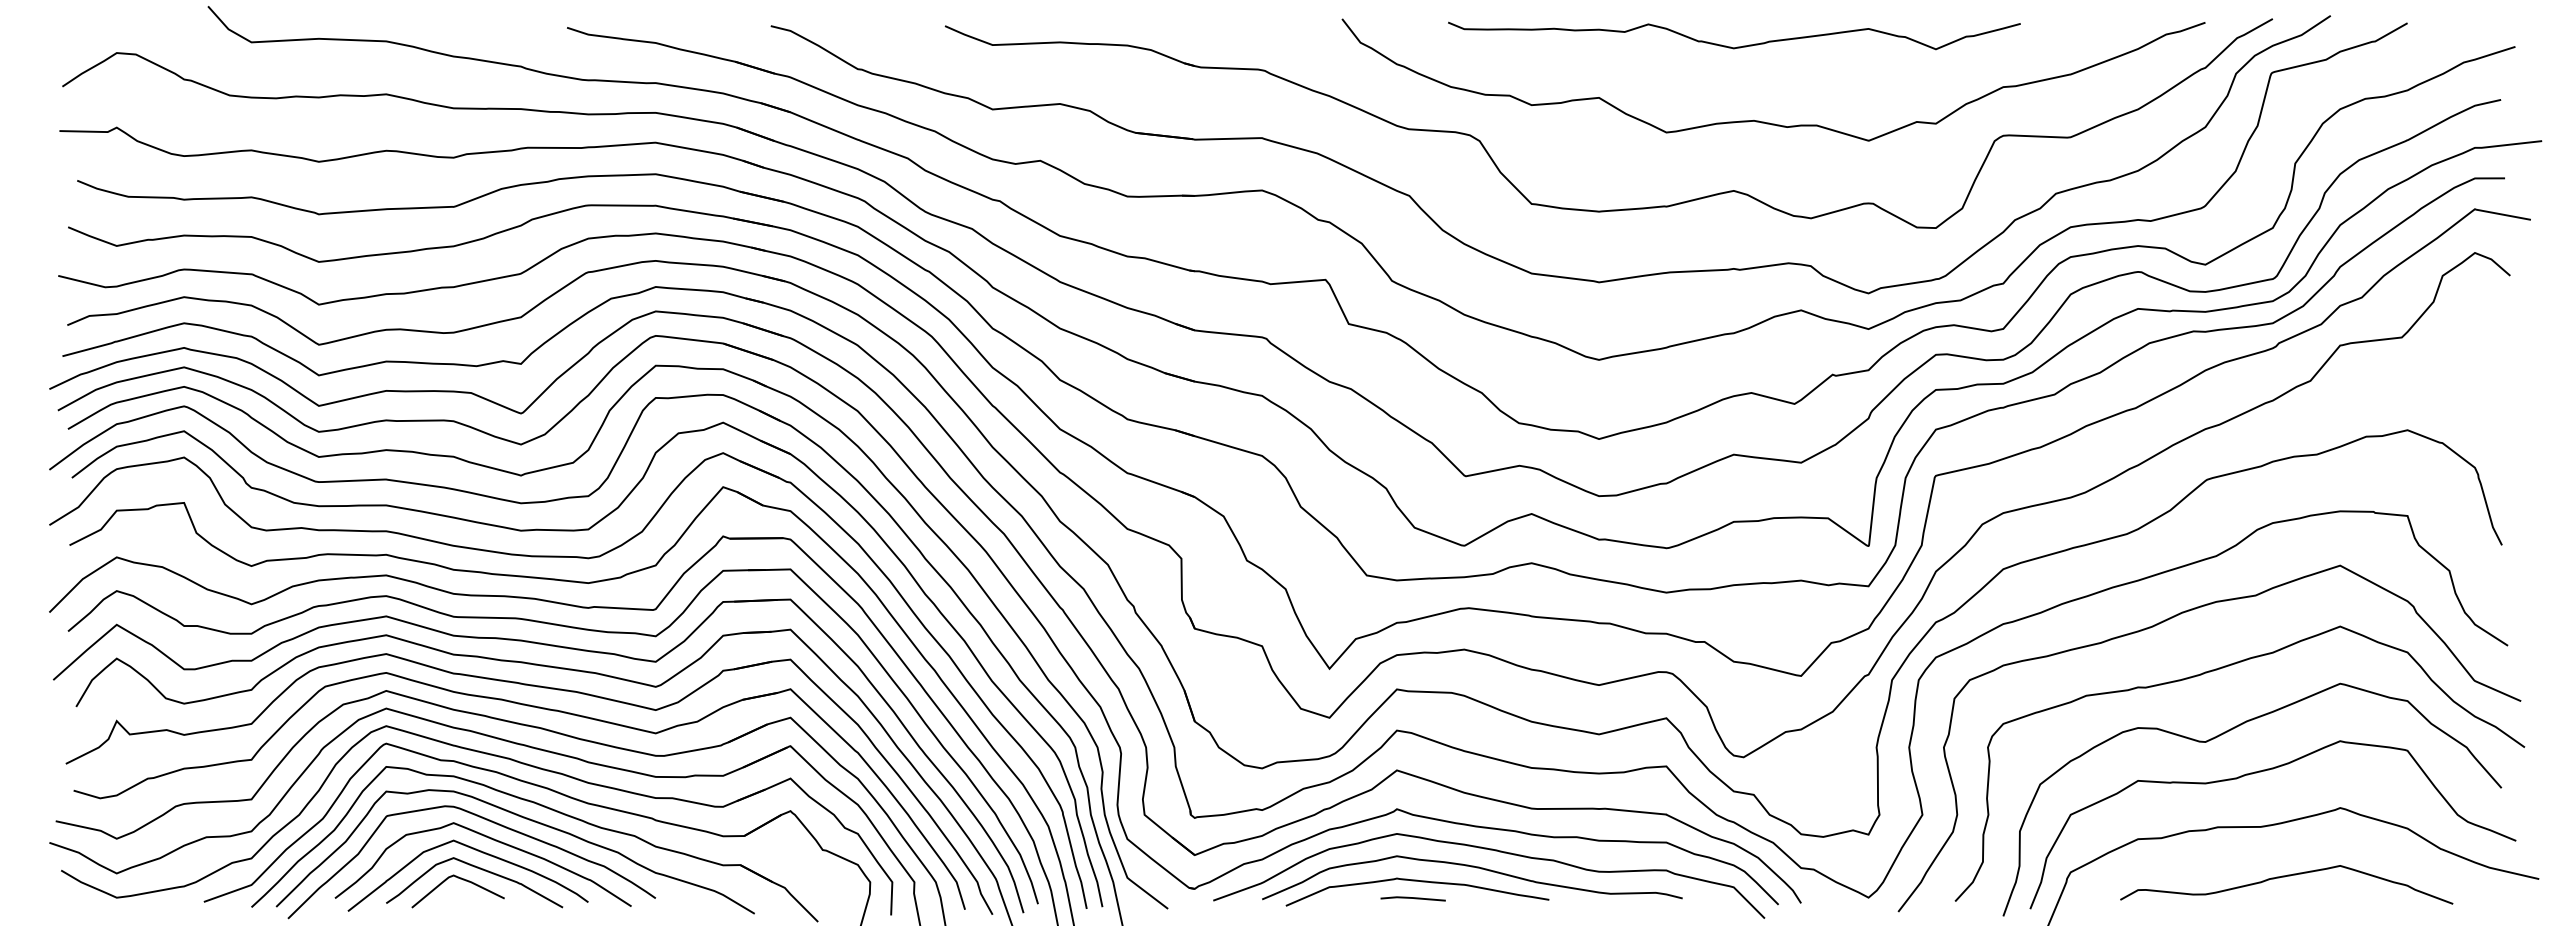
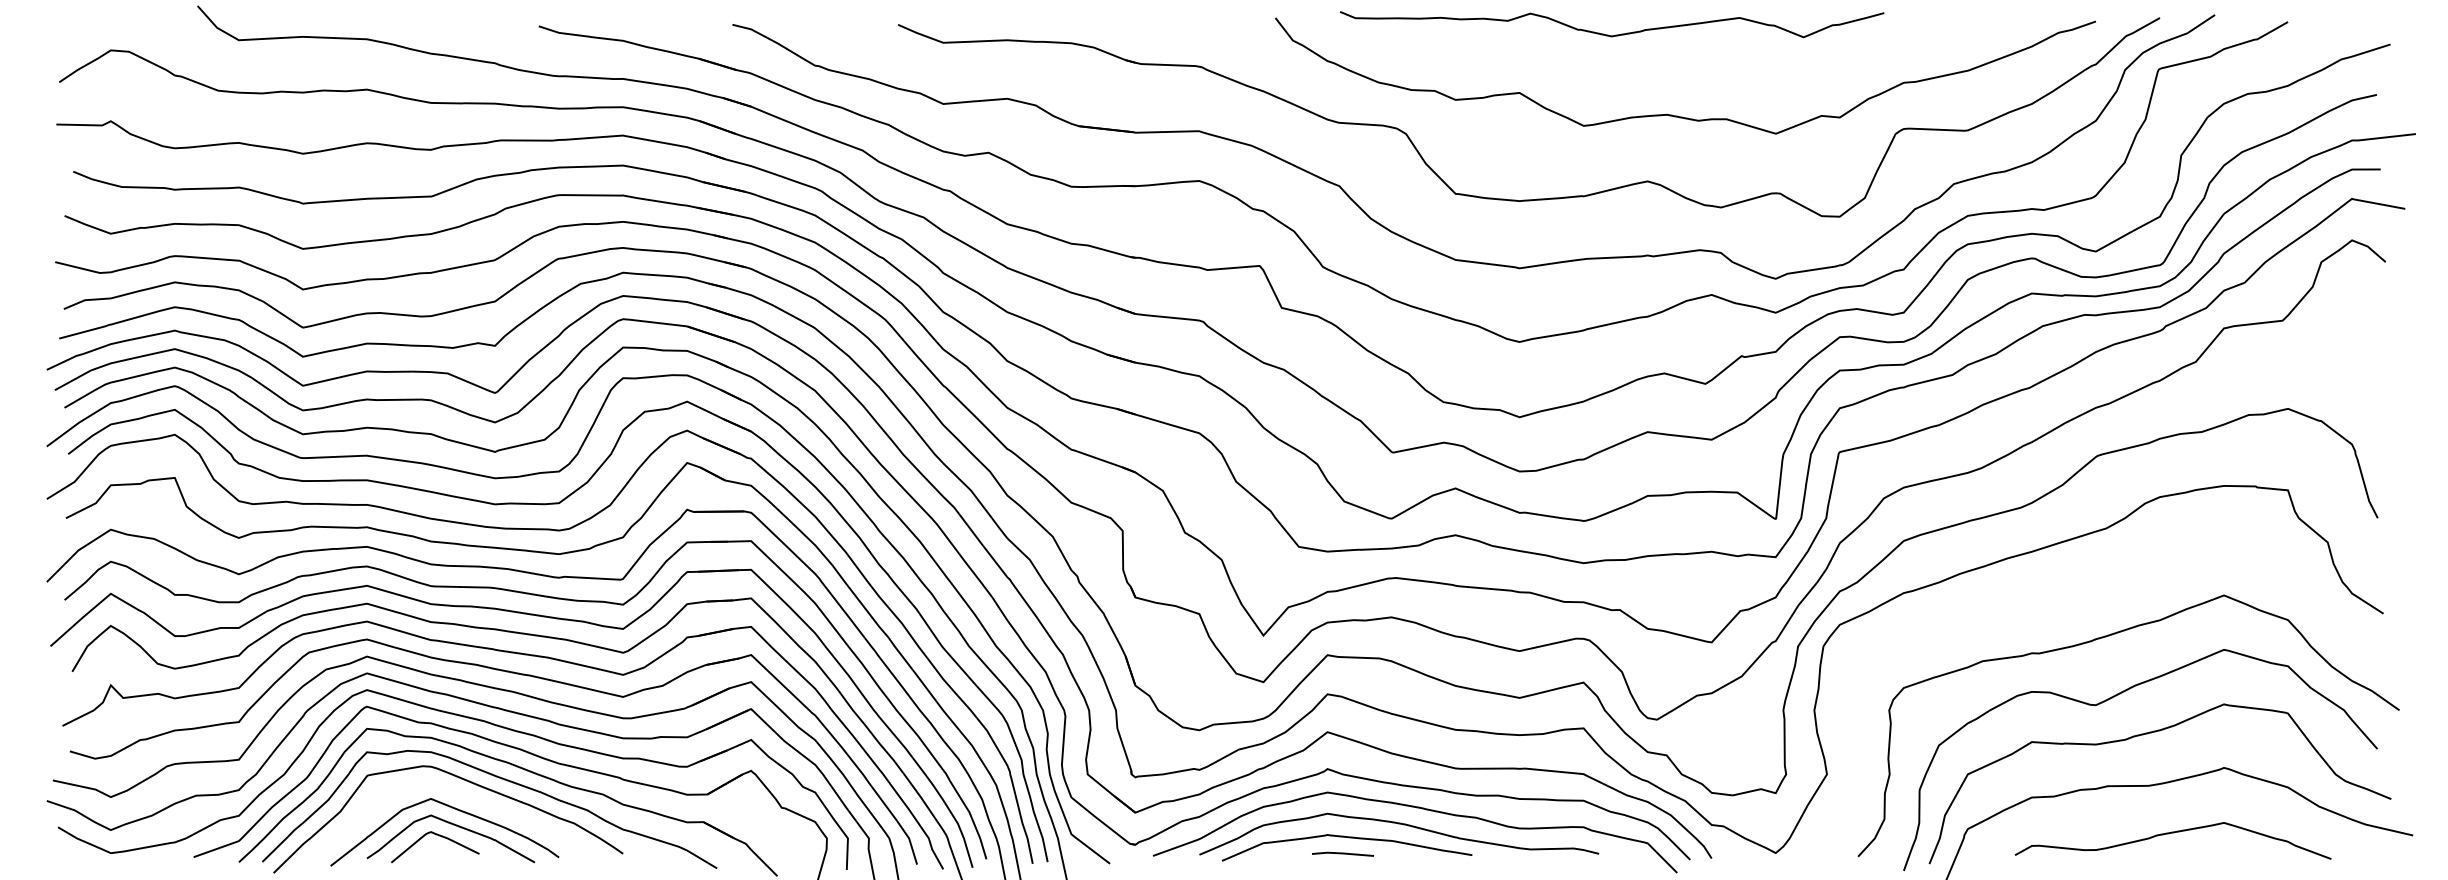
curve: (1737, 46) -> (1615, 34), moved
curve: (2153, 627) -> (2046, 596), removed
curve: (490, 839) -> (466, 797), removed

